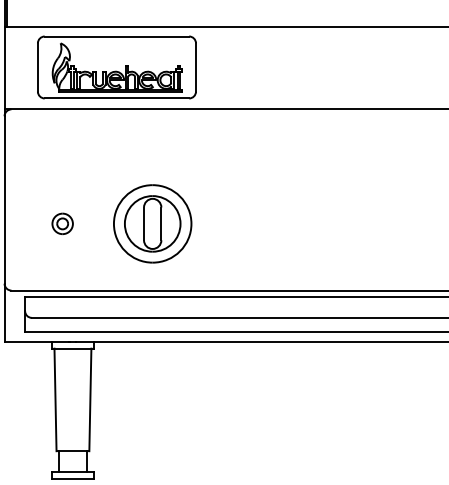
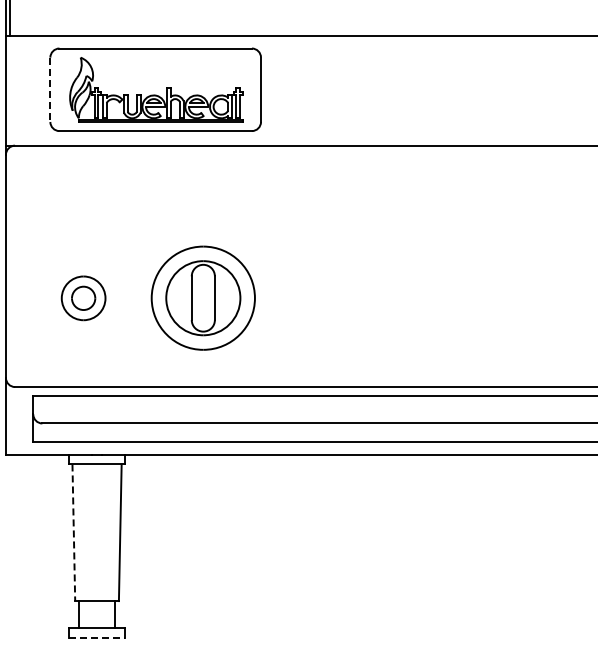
line: (38, 68) -> (50, 90), solid -> dashed
part: (62, 223) -> (82, 297), size x1.6
line: (55, 400) -> (73, 533), solid -> dashed
line: (73, 478) -> (97, 637), solid -> dashed

